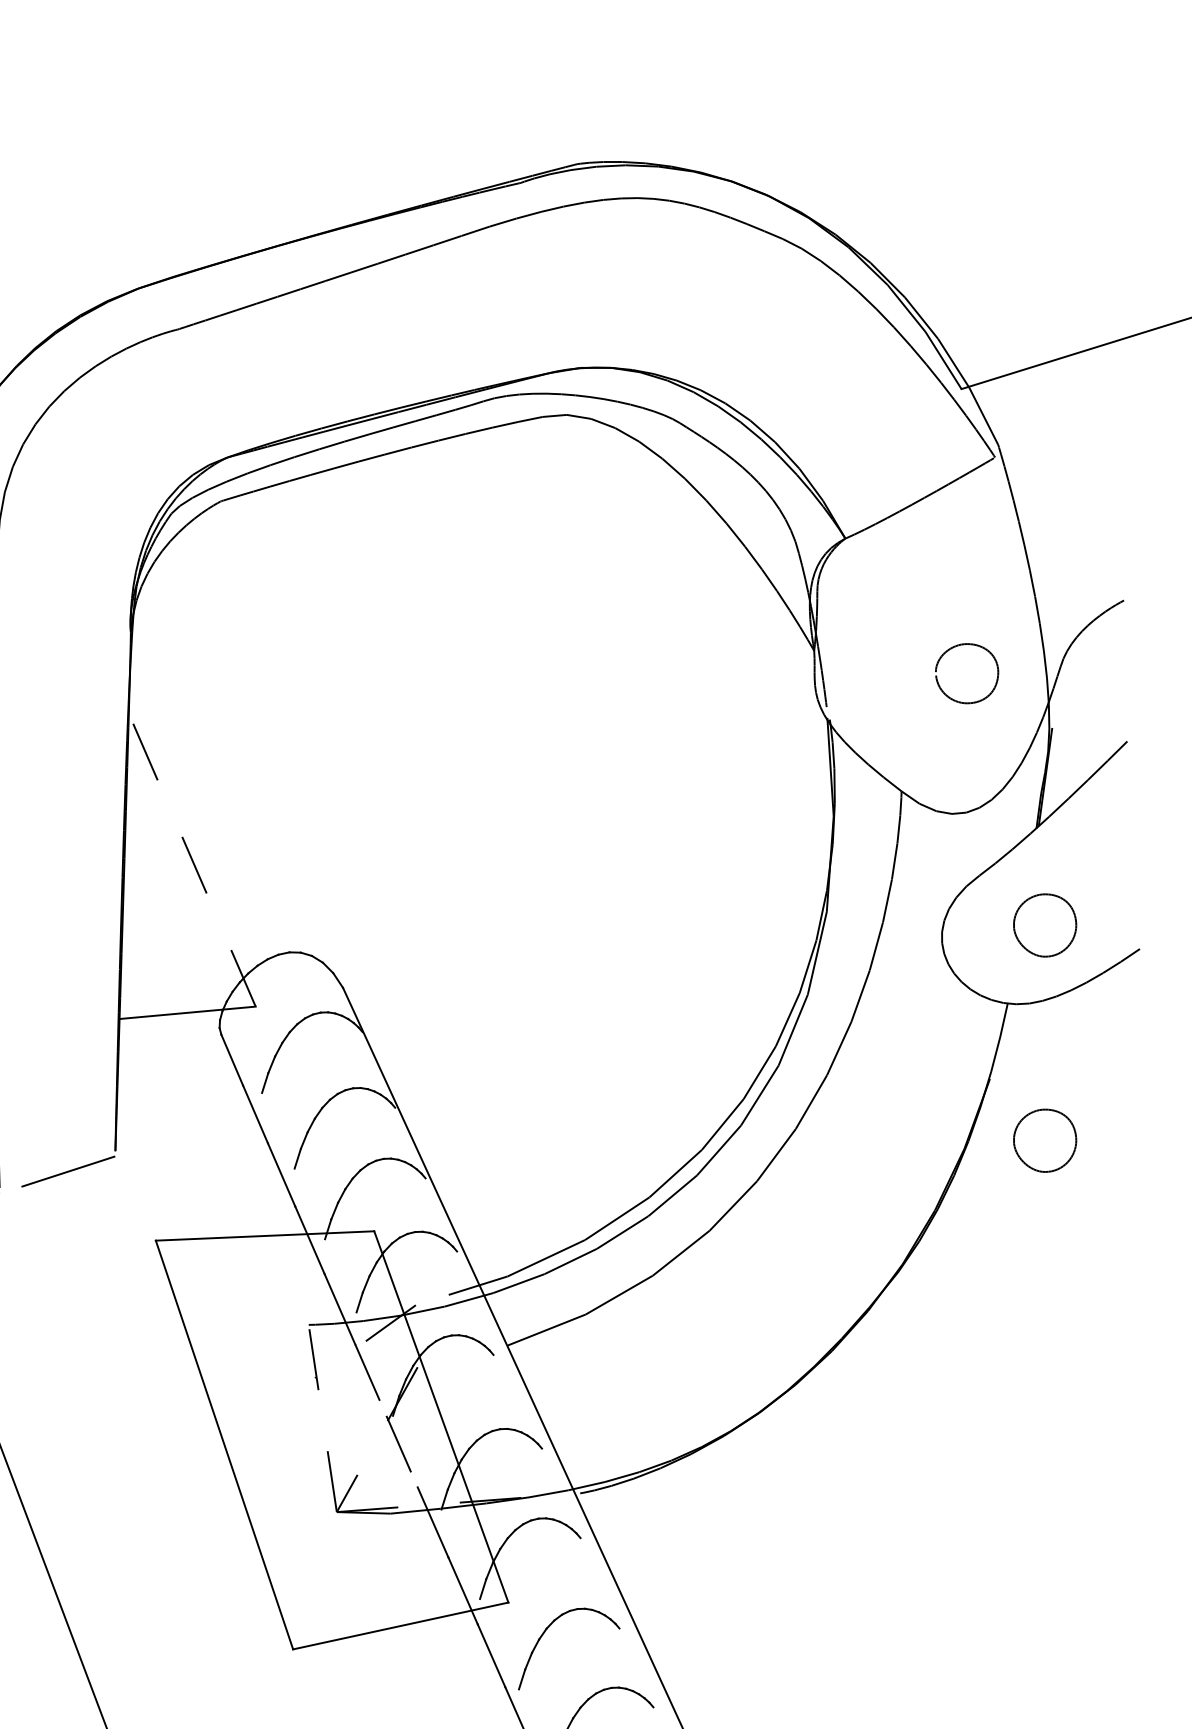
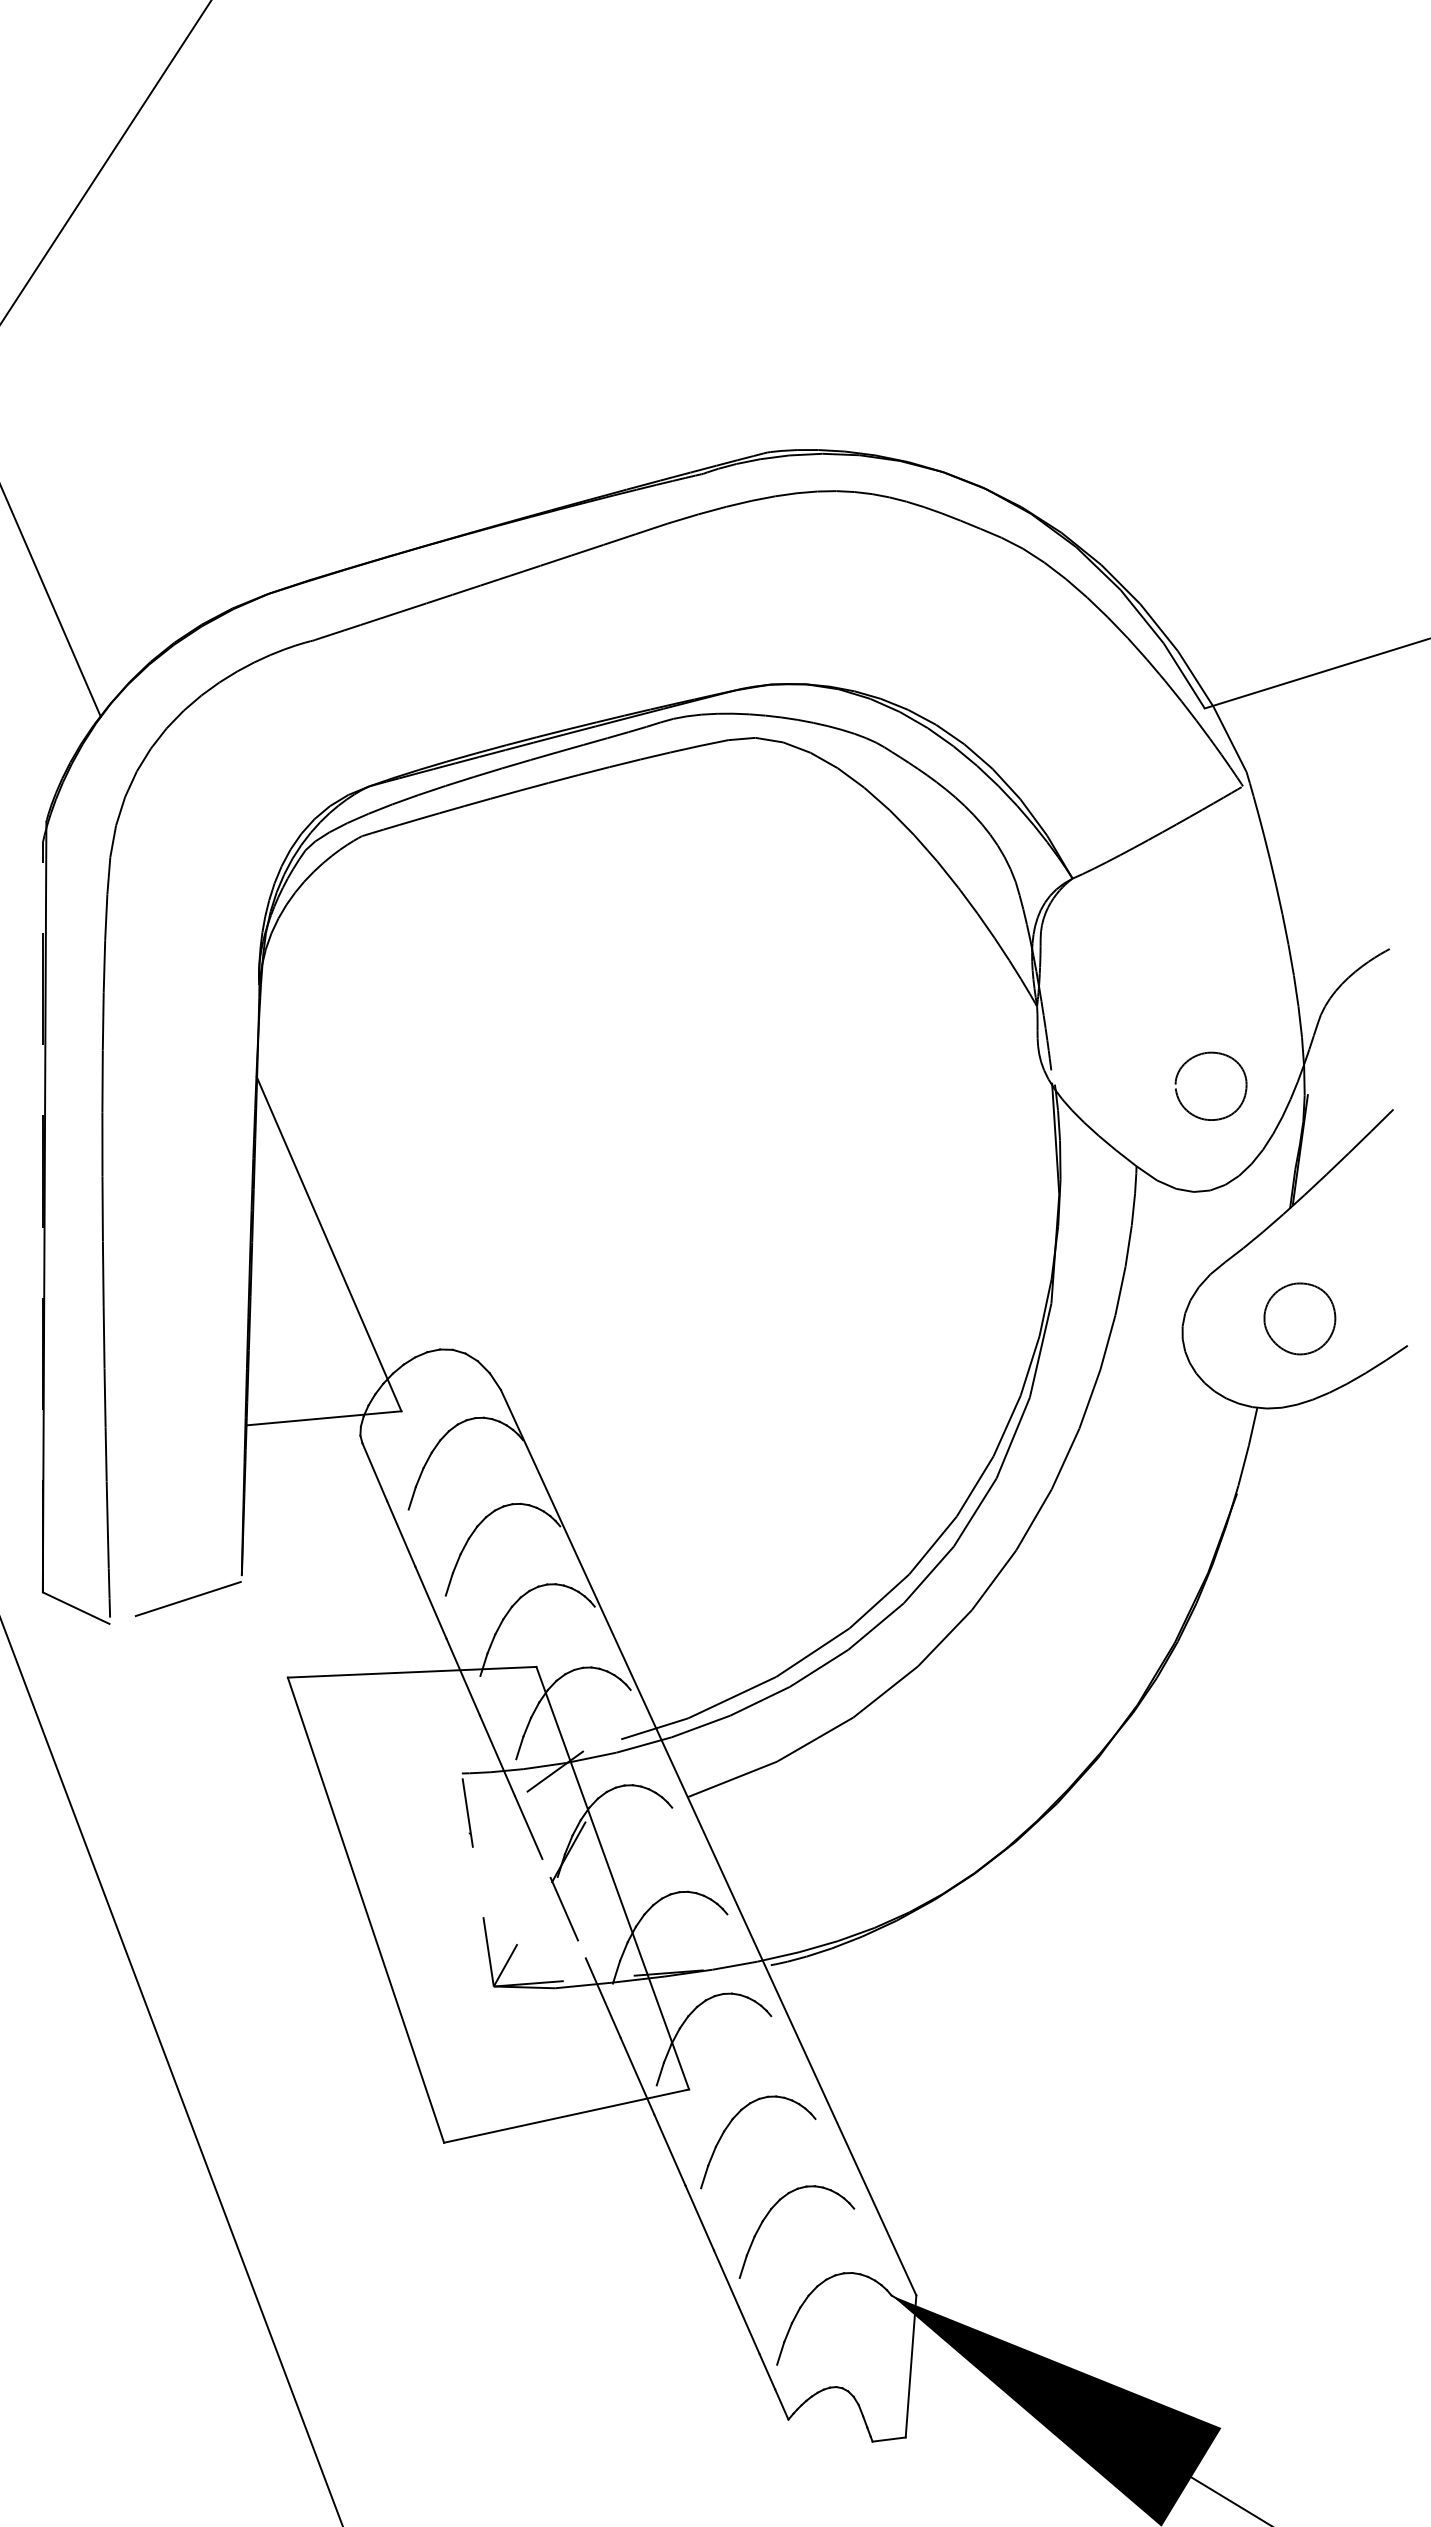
part: (961, 645) -> (1204, 1054), moved
line: (191, 859) -> (328, 1243), dashed -> solid
part: (1044, 1140) -> (1299, 1563), removed

